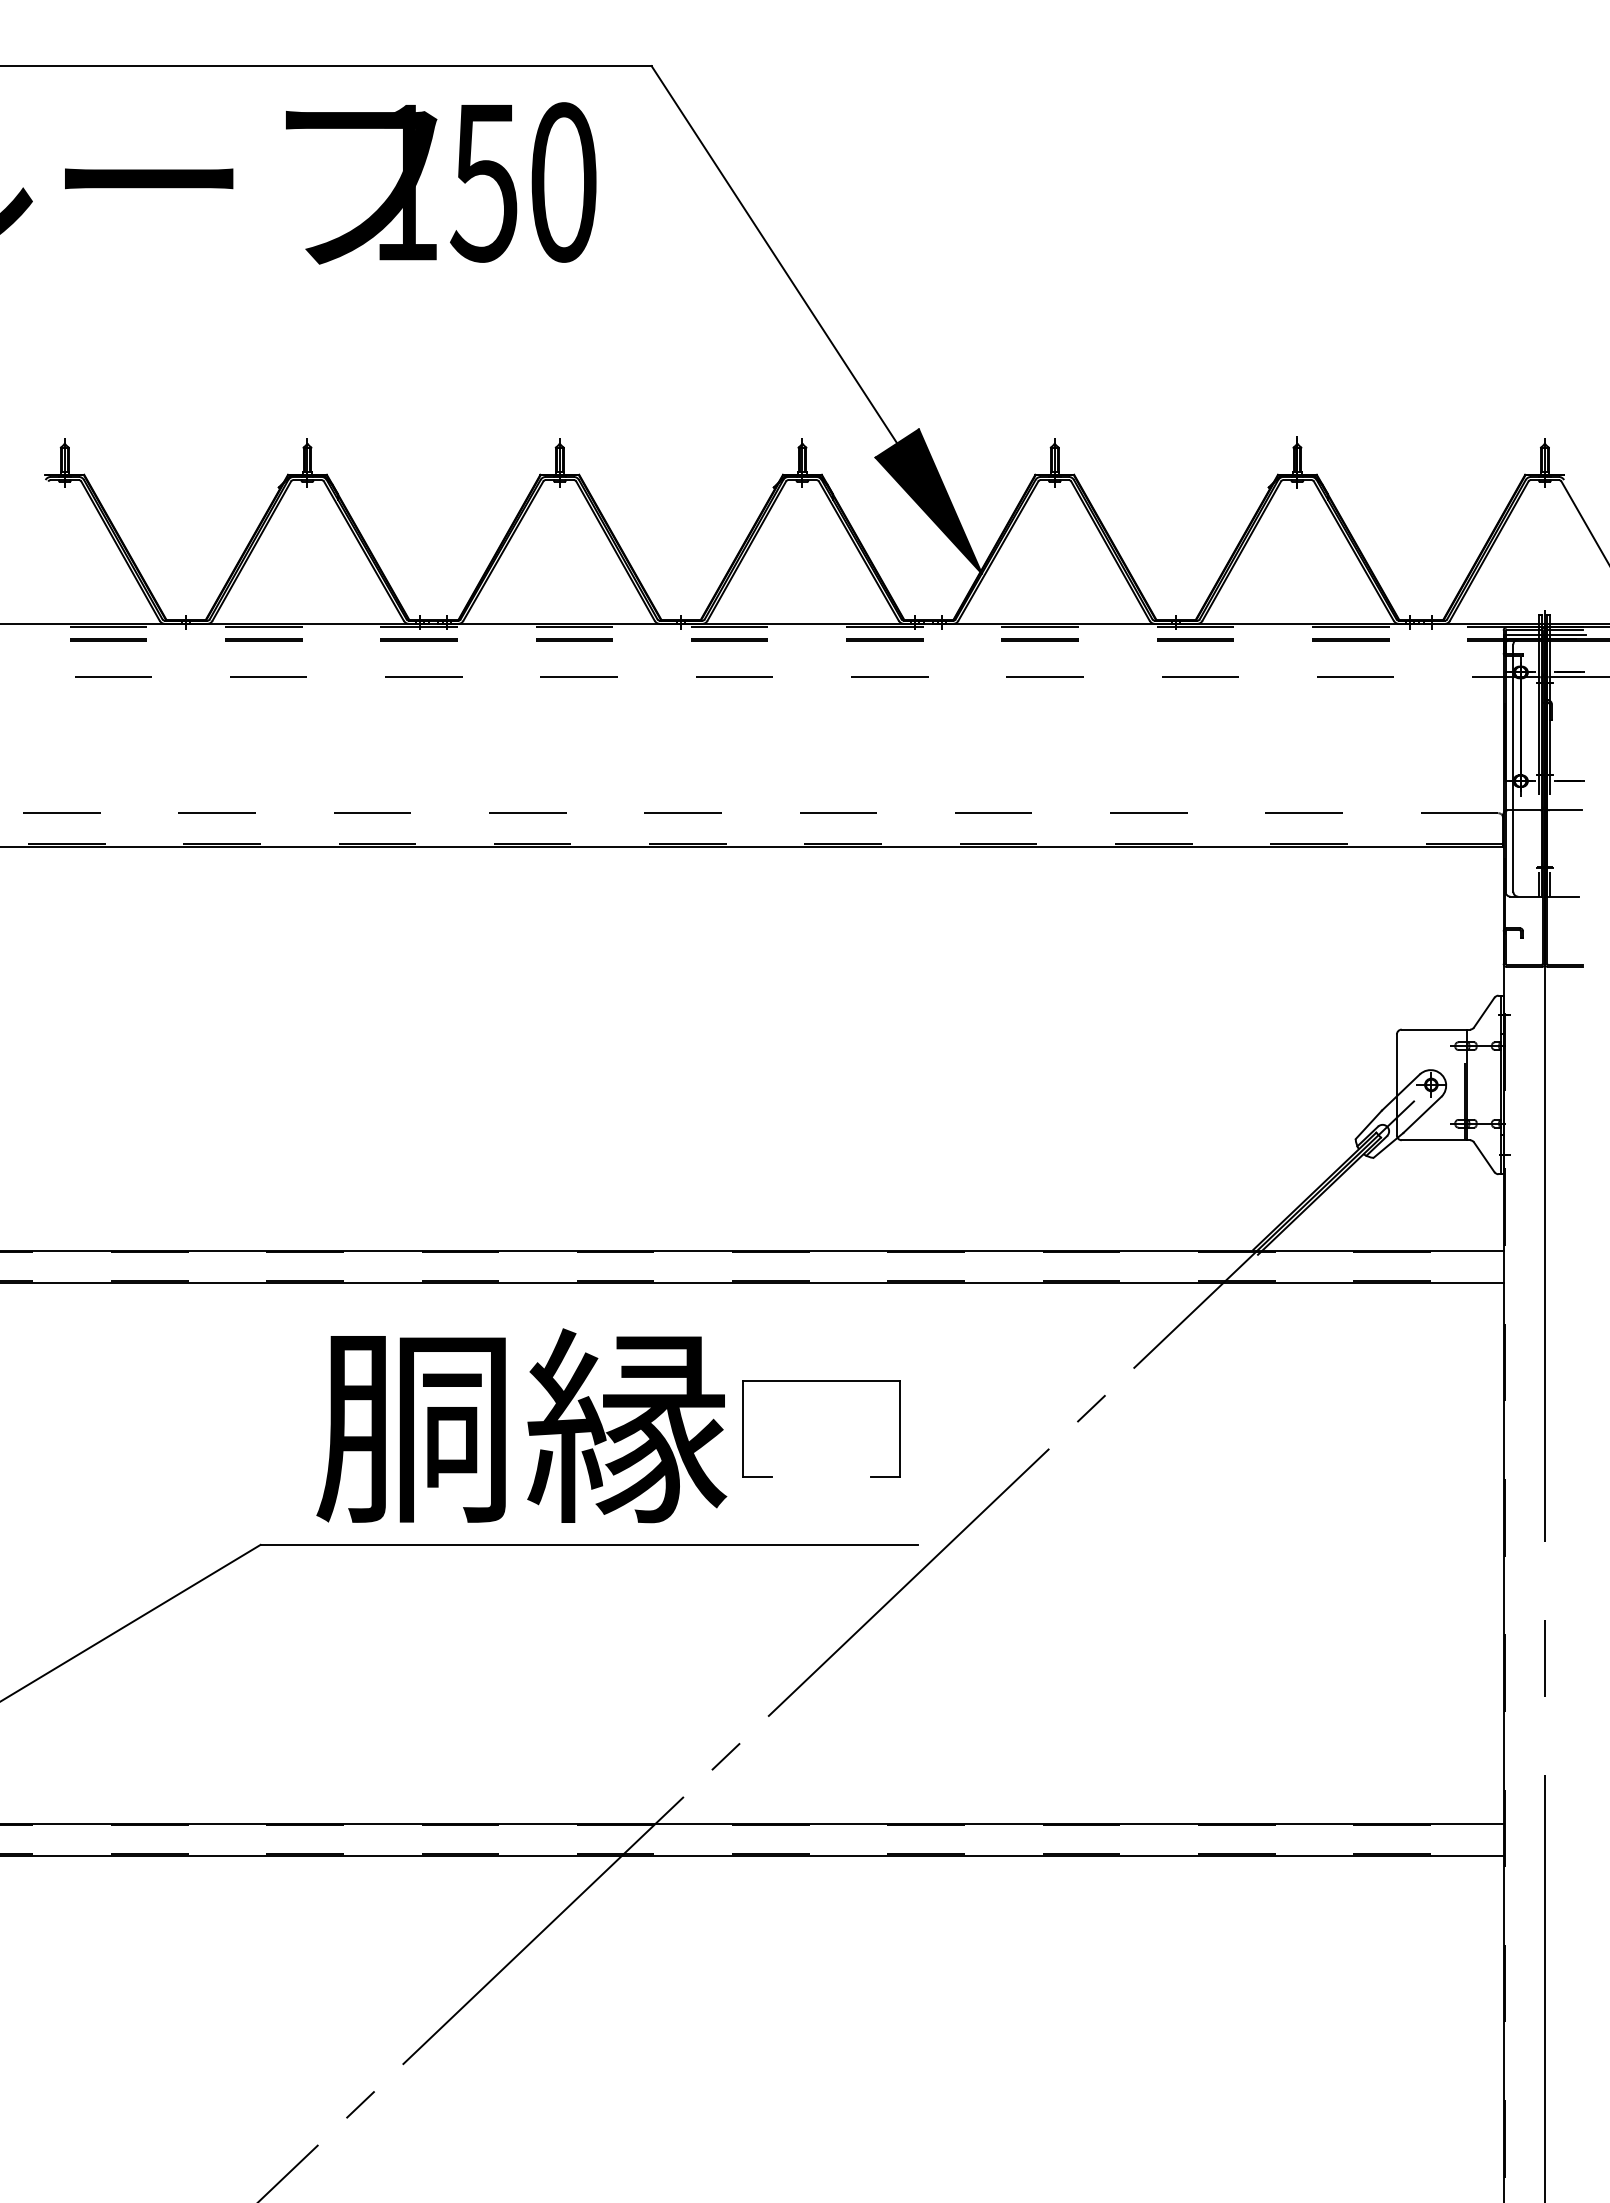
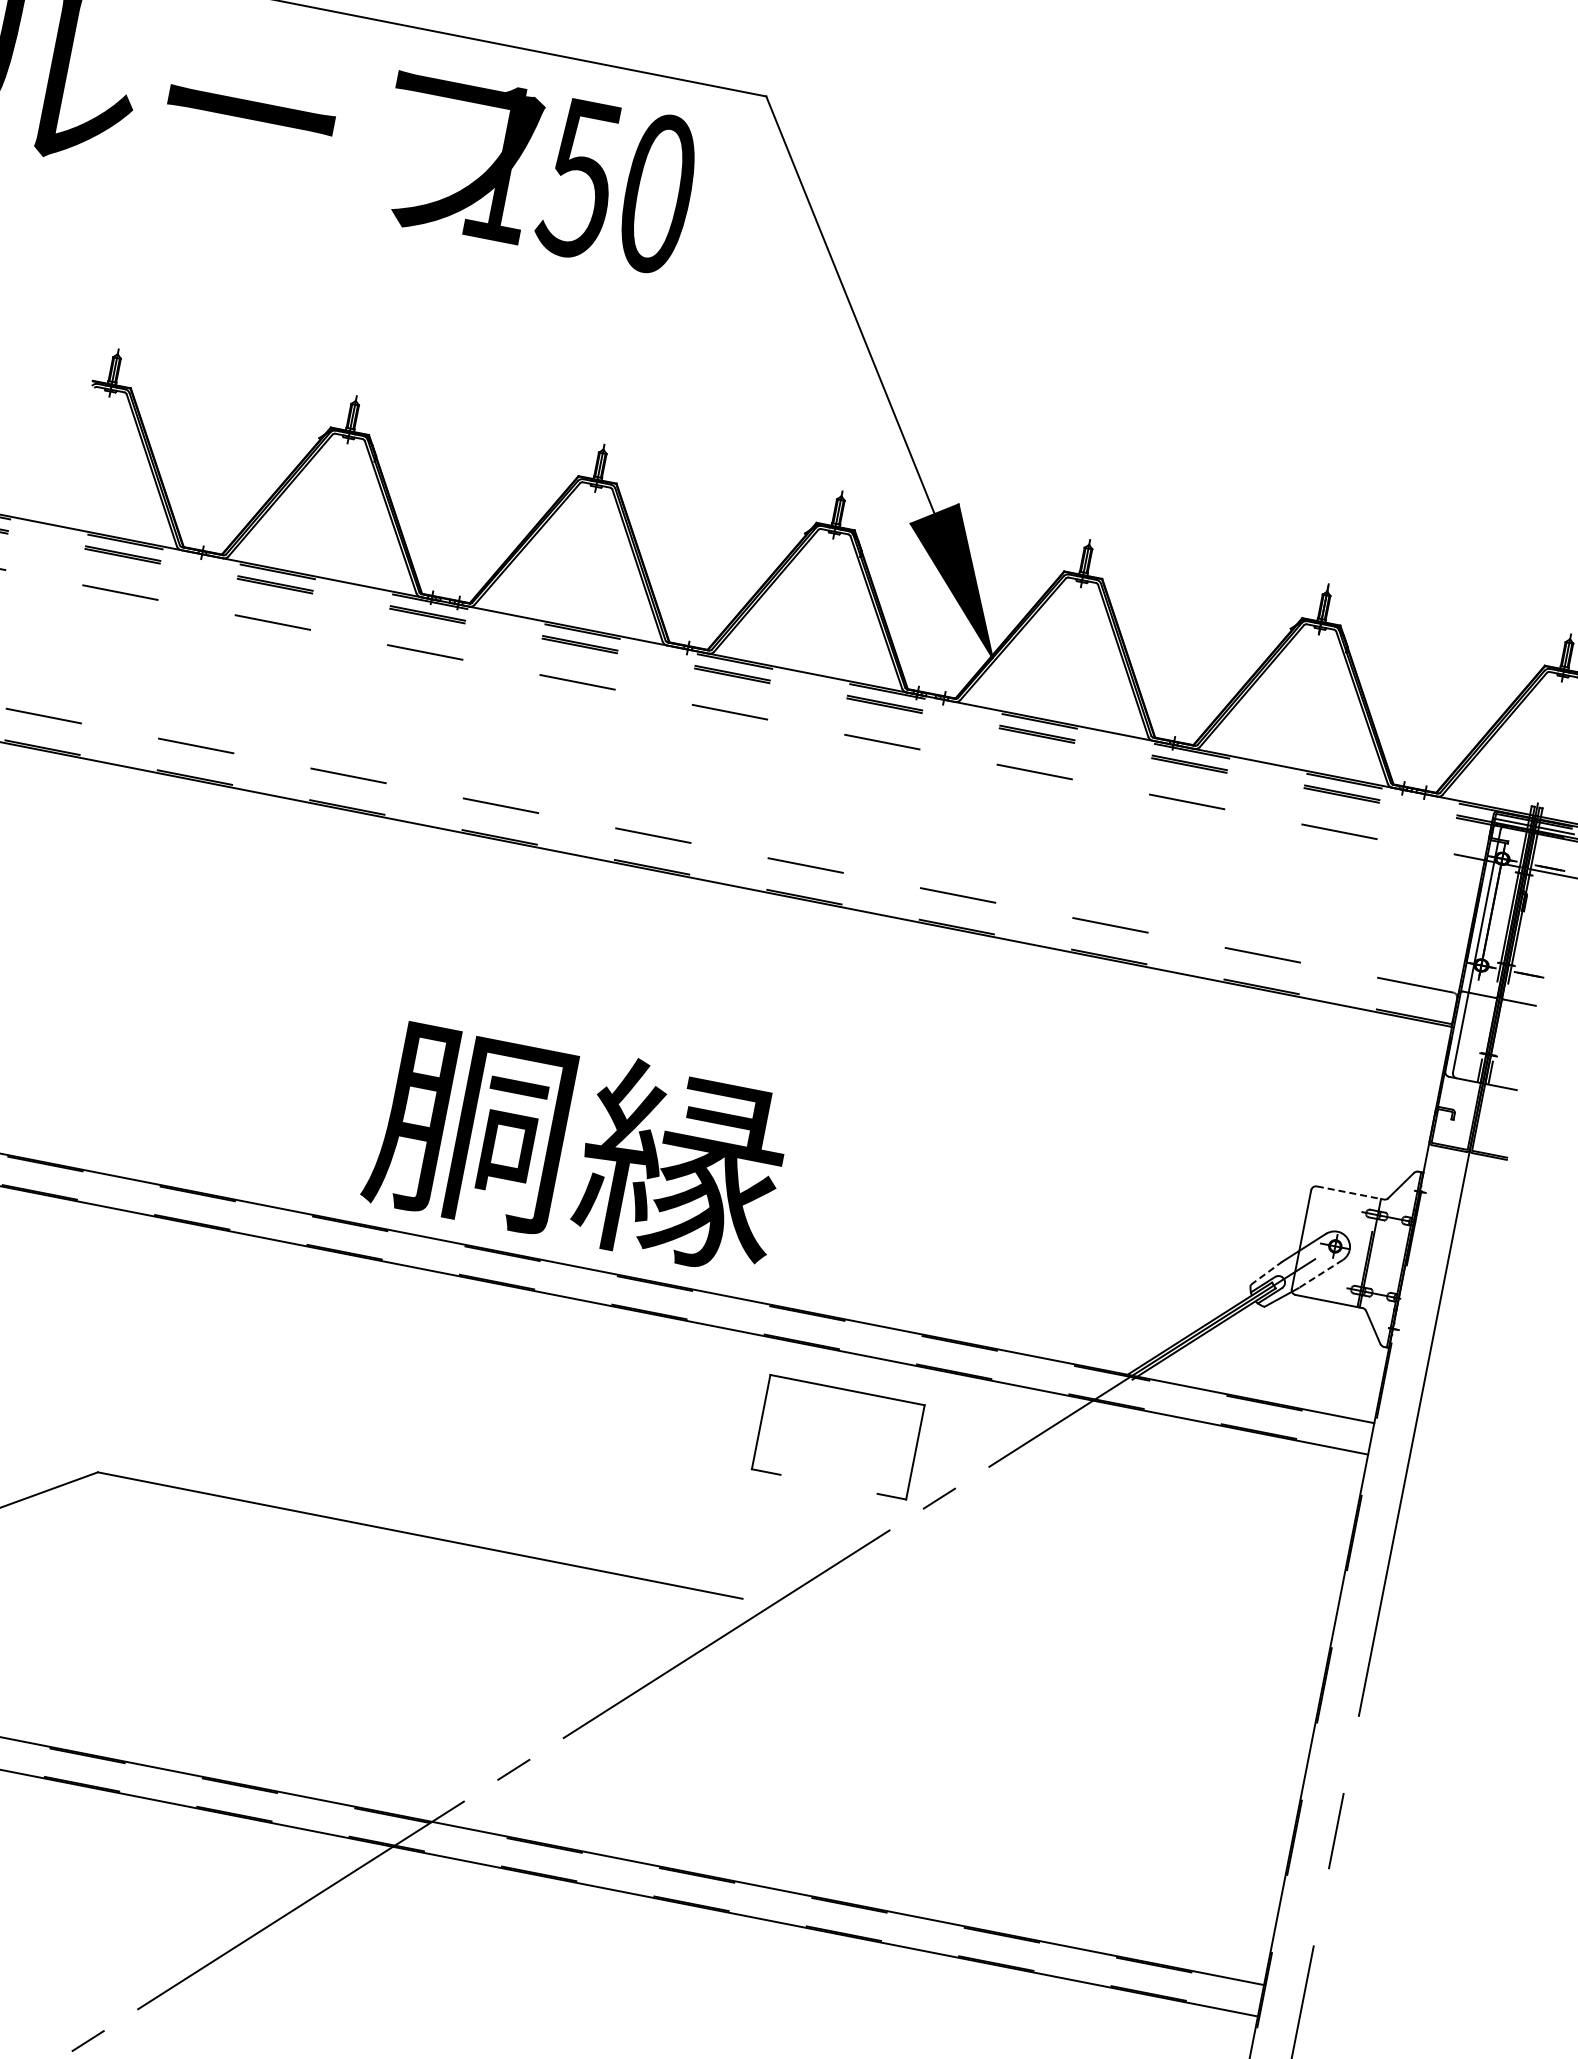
line: (1436, 1029) -> (1351, 1192), solid -> dashed
line: (1422, 1115) -> (1320, 1274), solid -> dashed
line: (1369, 1124) -> (1267, 1273), solid -> dashed
part: (821, 1381) -> (847, 1390), moved
text: (521, 1425) -> (578, 1145), moved

